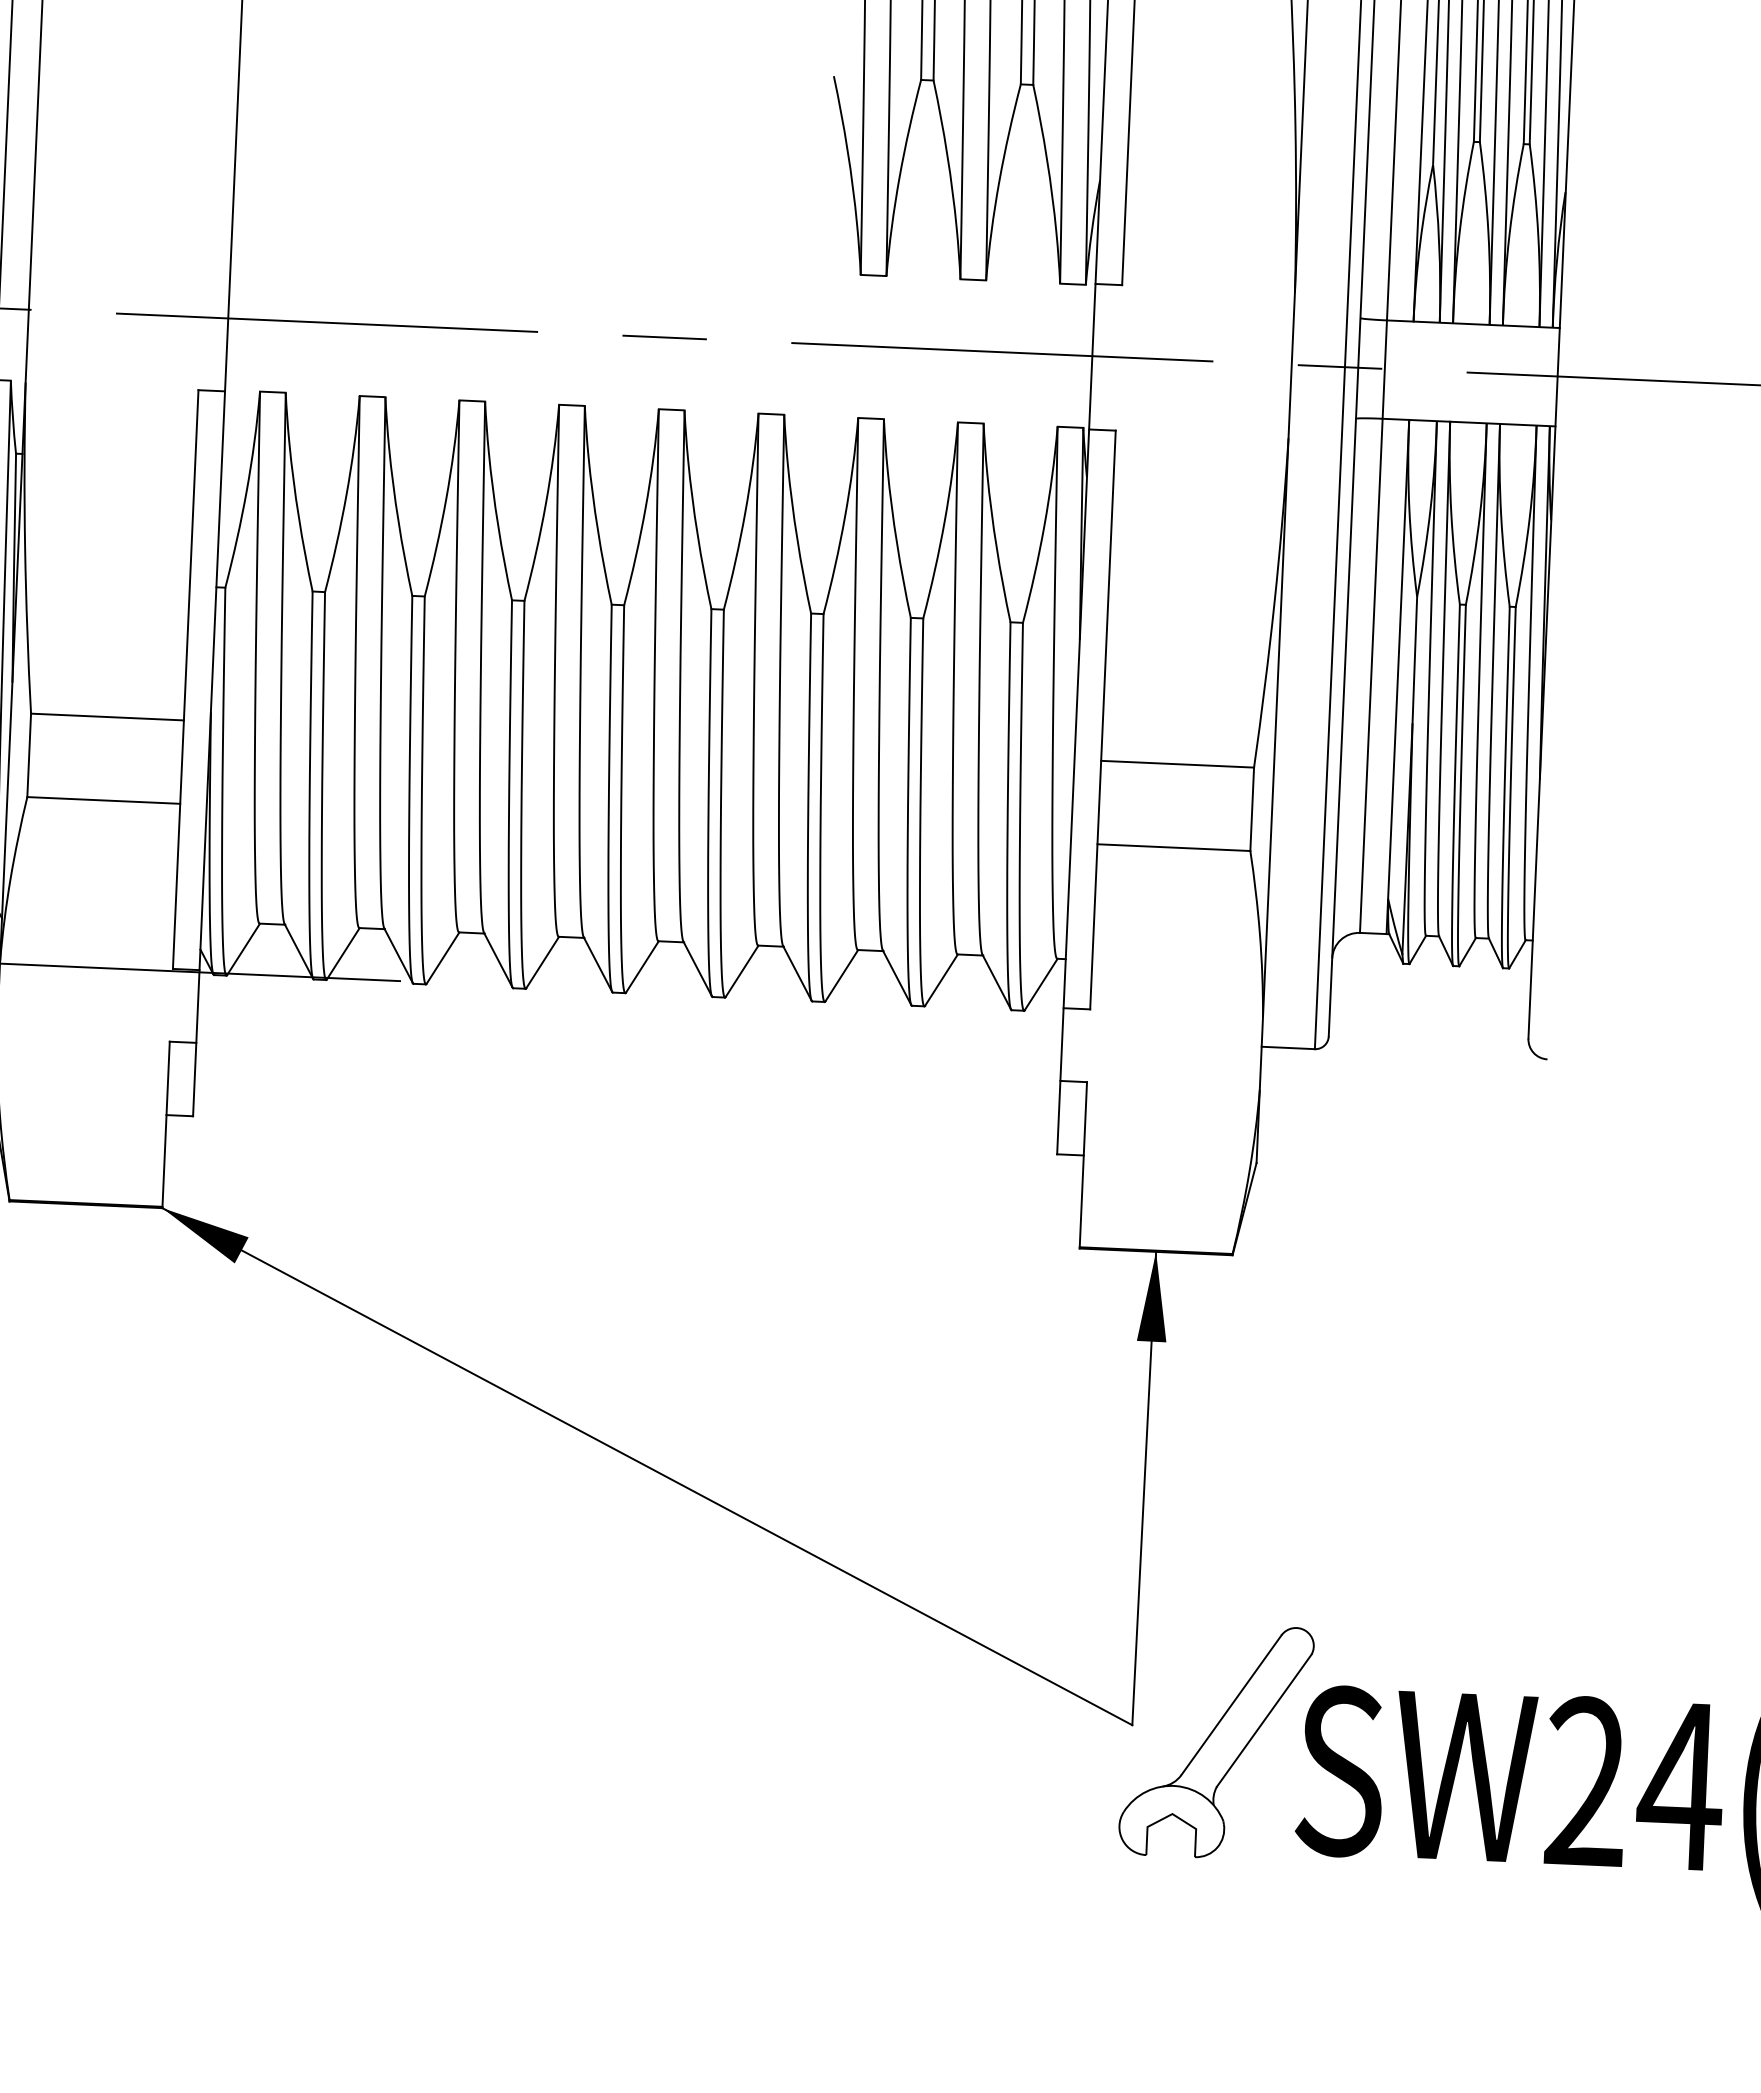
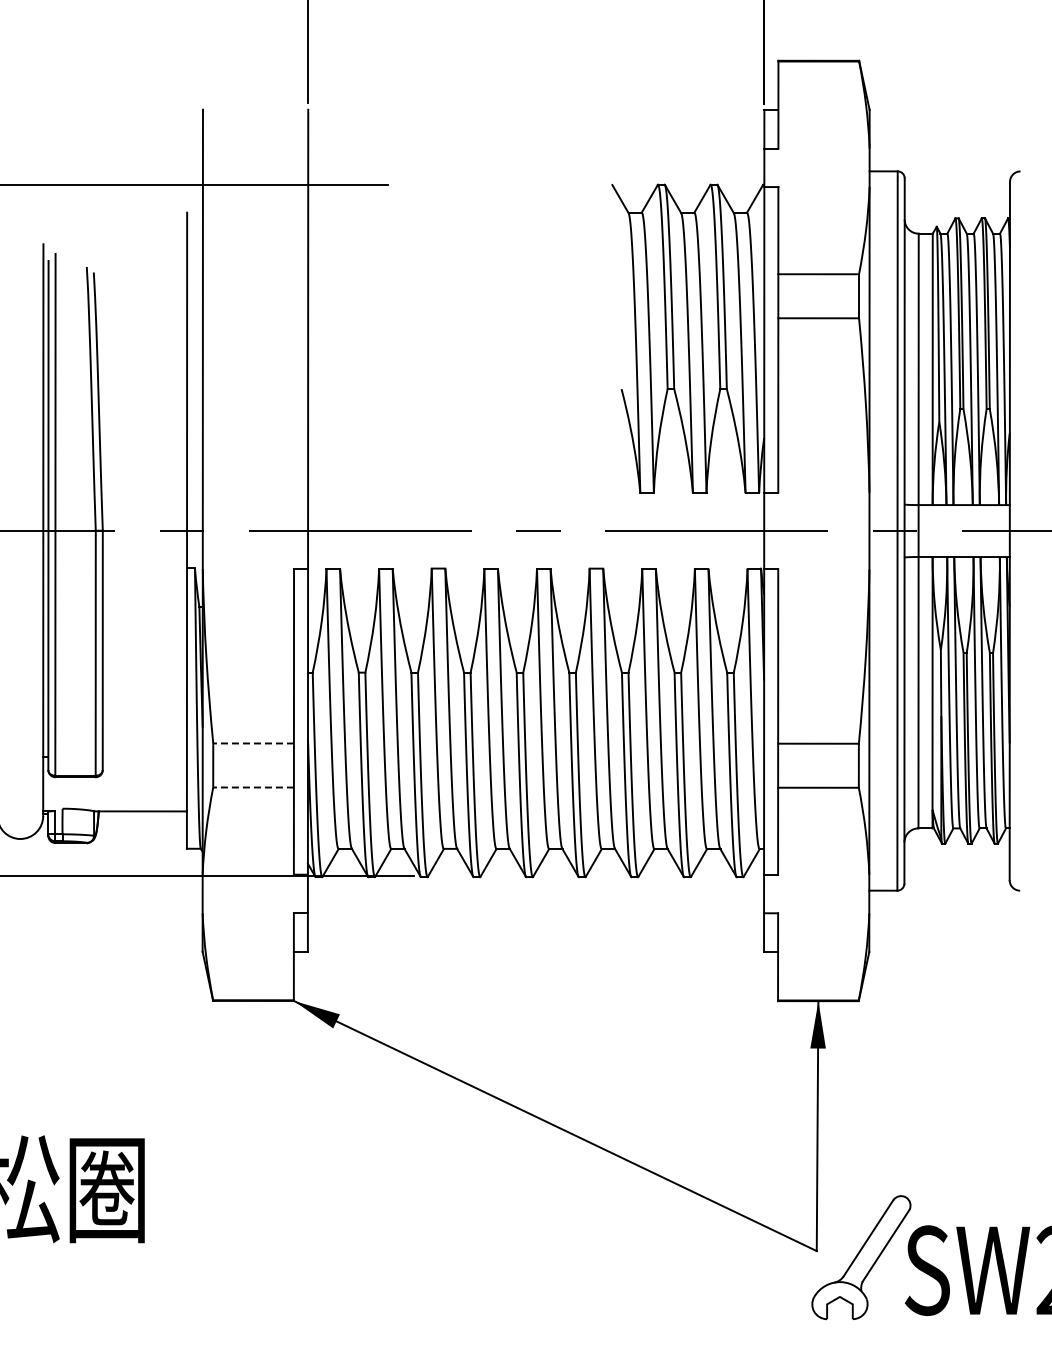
line: (107, 717) -> (253, 743), solid -> dashed
line: (103, 800) -> (253, 787), solid -> dashed

